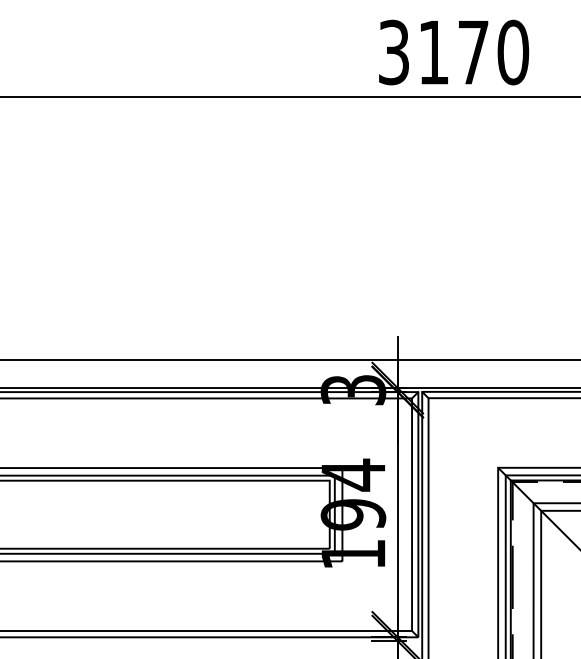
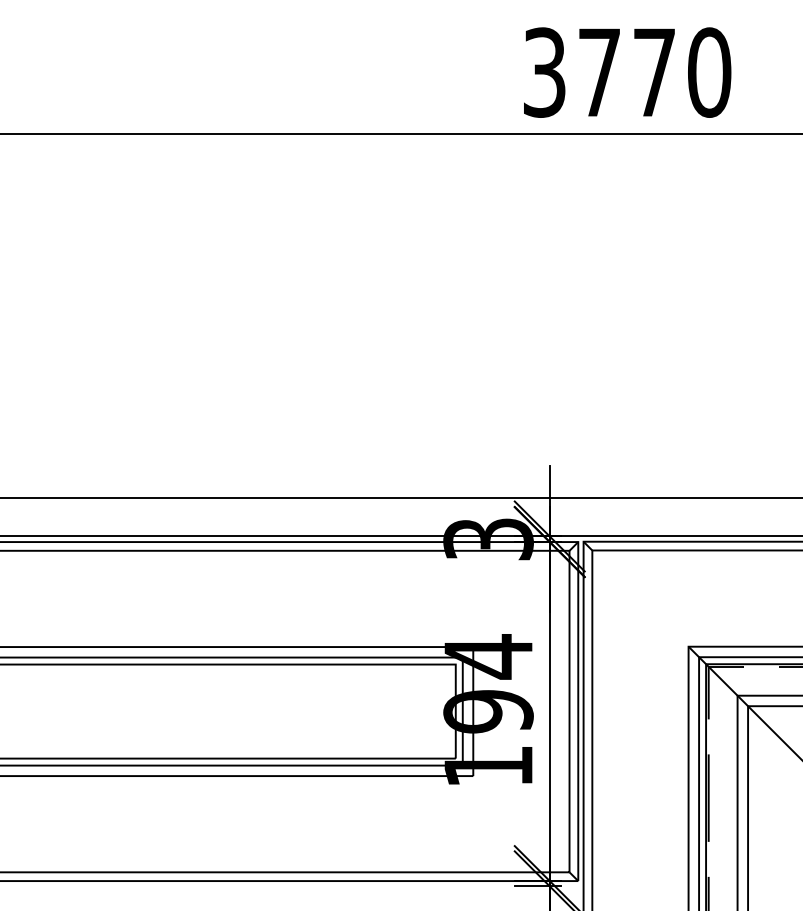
text: (433, 52) -> (599, 72), 3170 -> 3770

